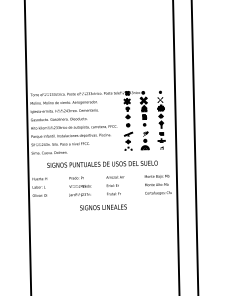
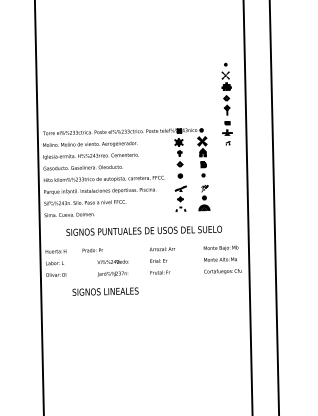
part: (160, 119) -> (226, 103), moved
text: (76, 178) -> (92, 250), moved
text: (103, 207) -> (105, 291), moved

